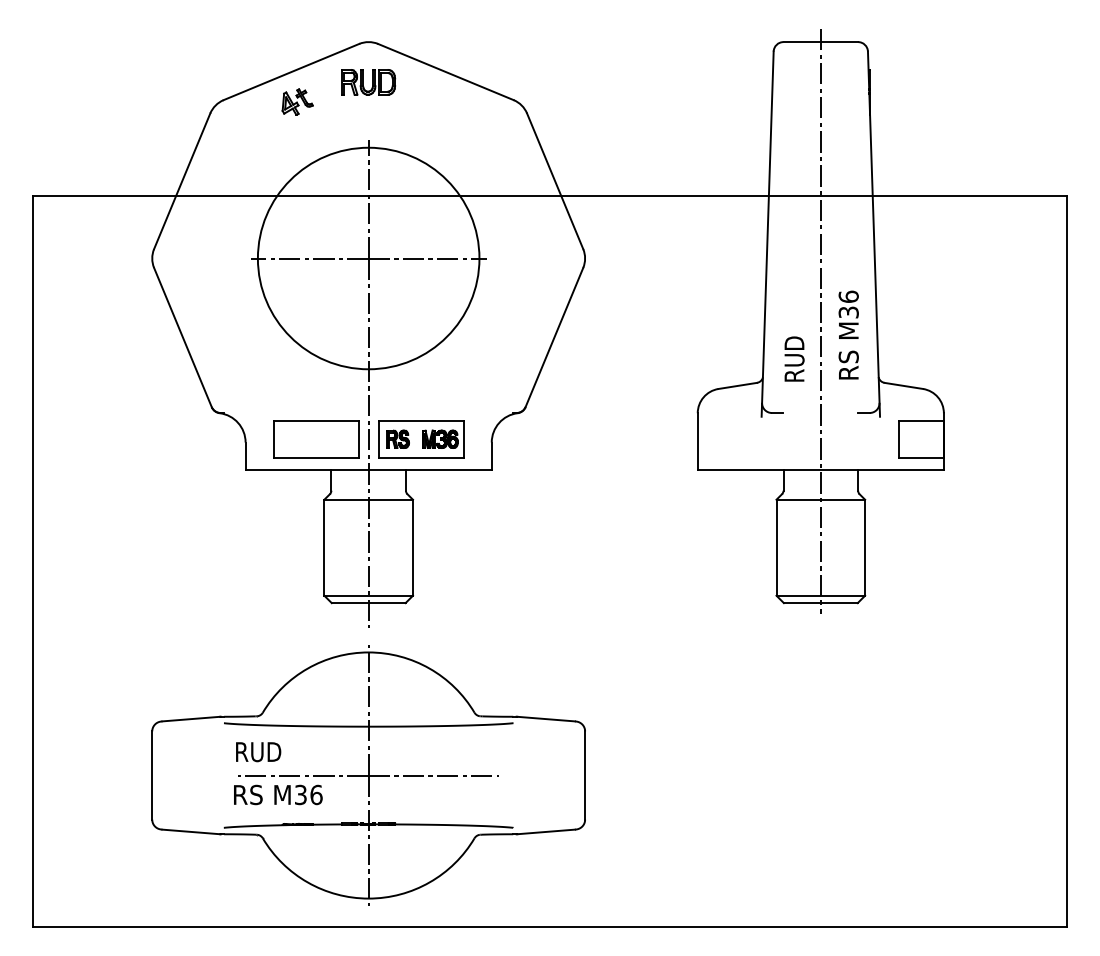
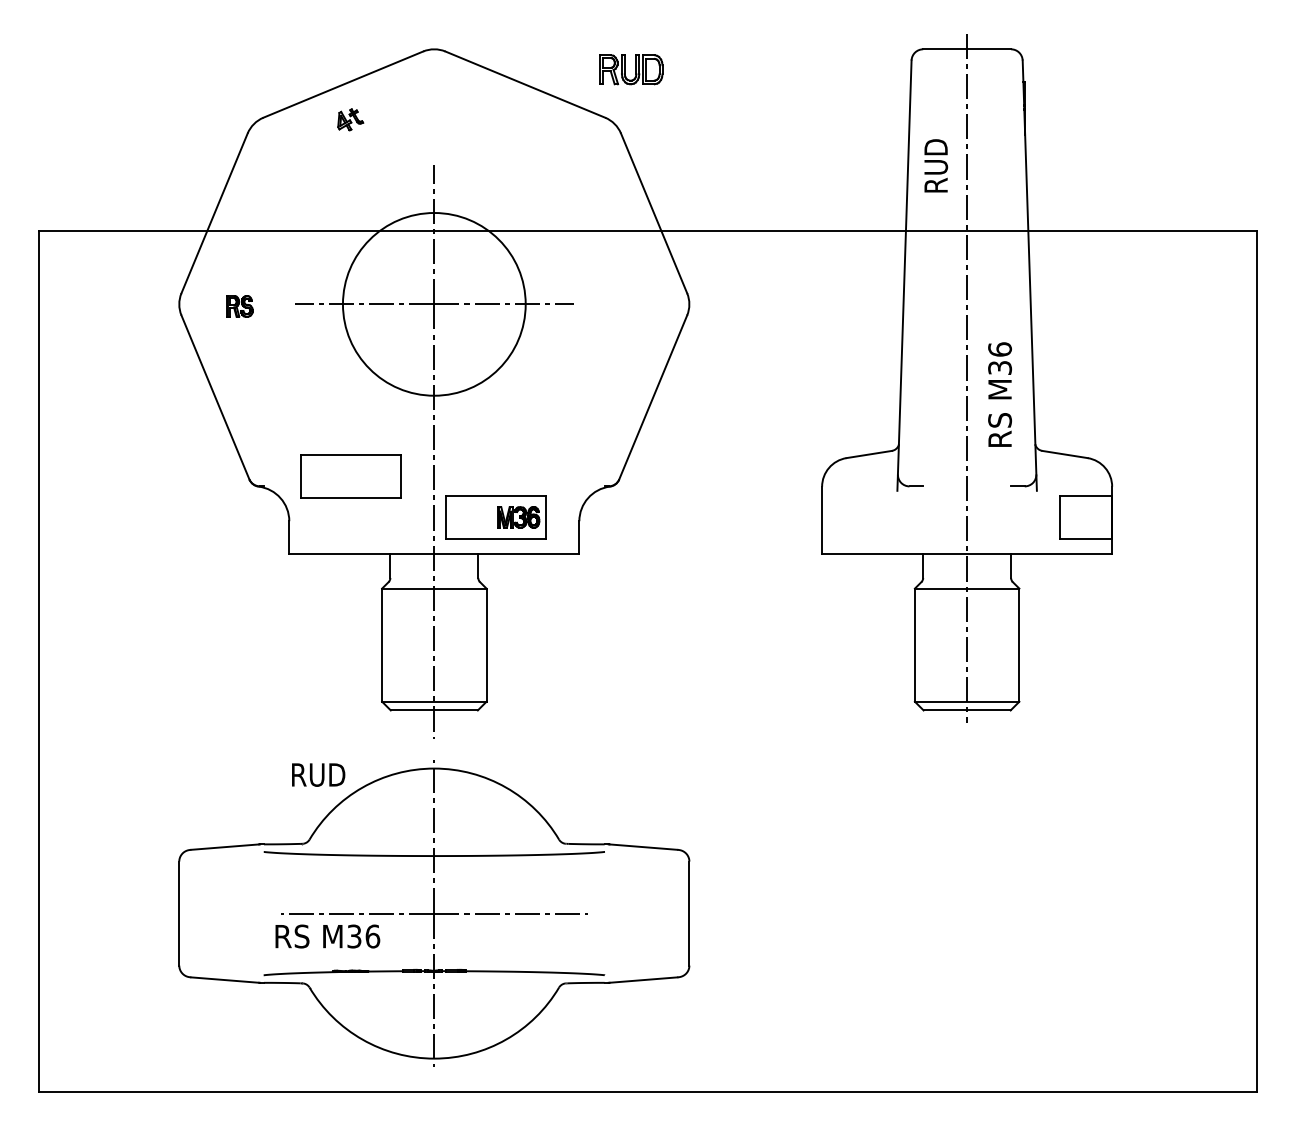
part: (368, 82) -> (631, 69), moved
part: (297, 101) -> (350, 119), size x0.7
circle: (367, 257) -> (433, 303), size x0.7
text: (794, 358) -> (936, 165), moved
part: (316, 439) -> (350, 476), moved
part: (397, 439) -> (239, 306), moved
text: (258, 751) -> (318, 774), moved

